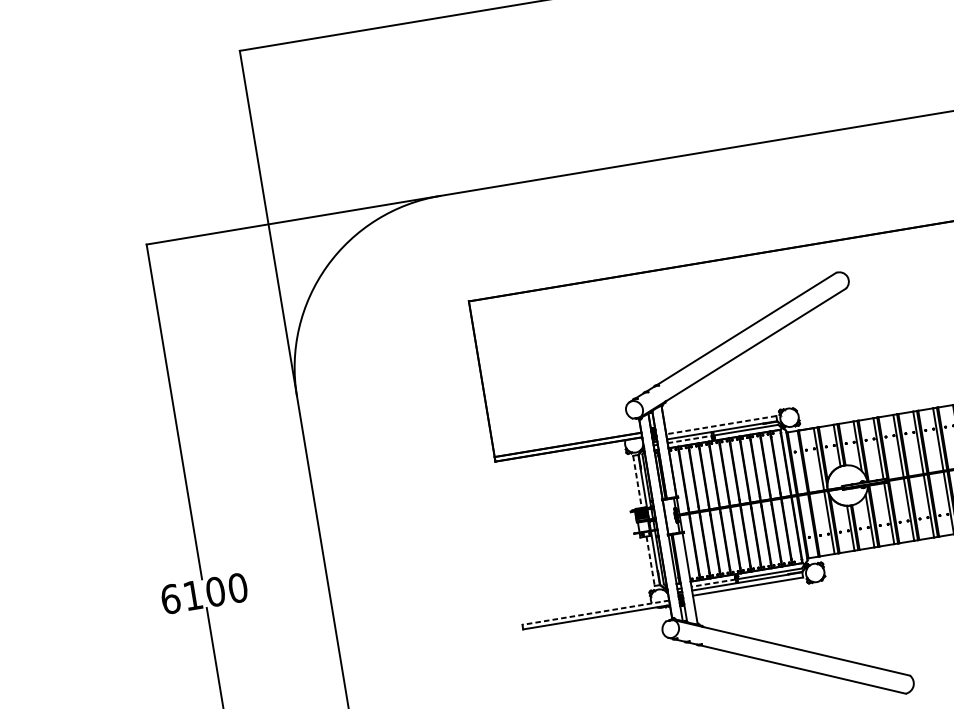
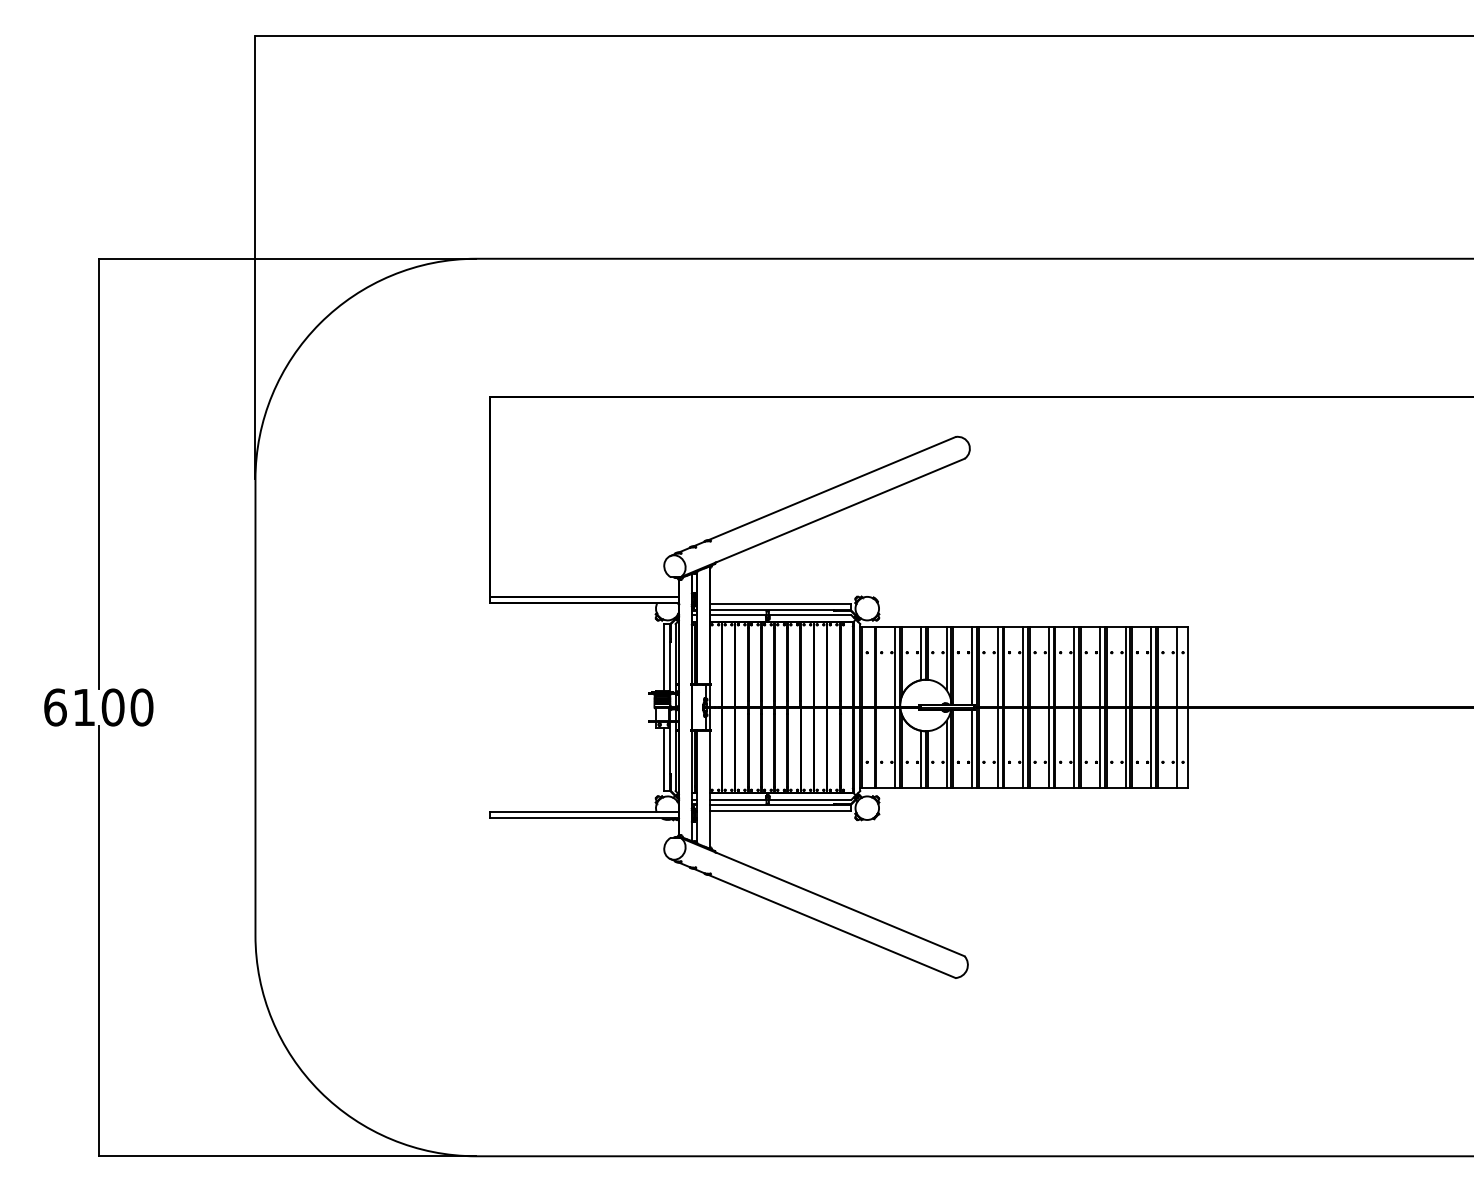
line: (721, 424) -> (780, 603), dashed -> solid
line: (690, 439) -> (738, 615), dashed -> solid
line: (637, 482) -> (663, 657), dashed -> solid
line: (650, 561) -> (663, 759), dashed -> solid
line: (713, 582) -> (737, 799), dashed -> solid
line: (595, 612) -> (584, 812), dashed -> solid

